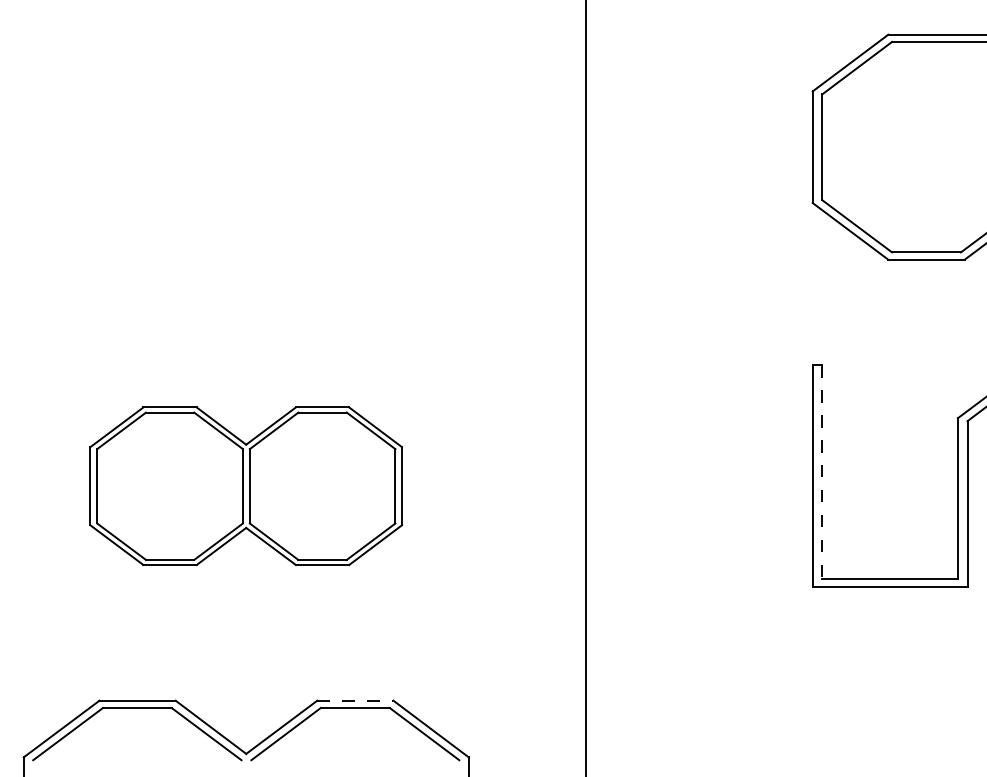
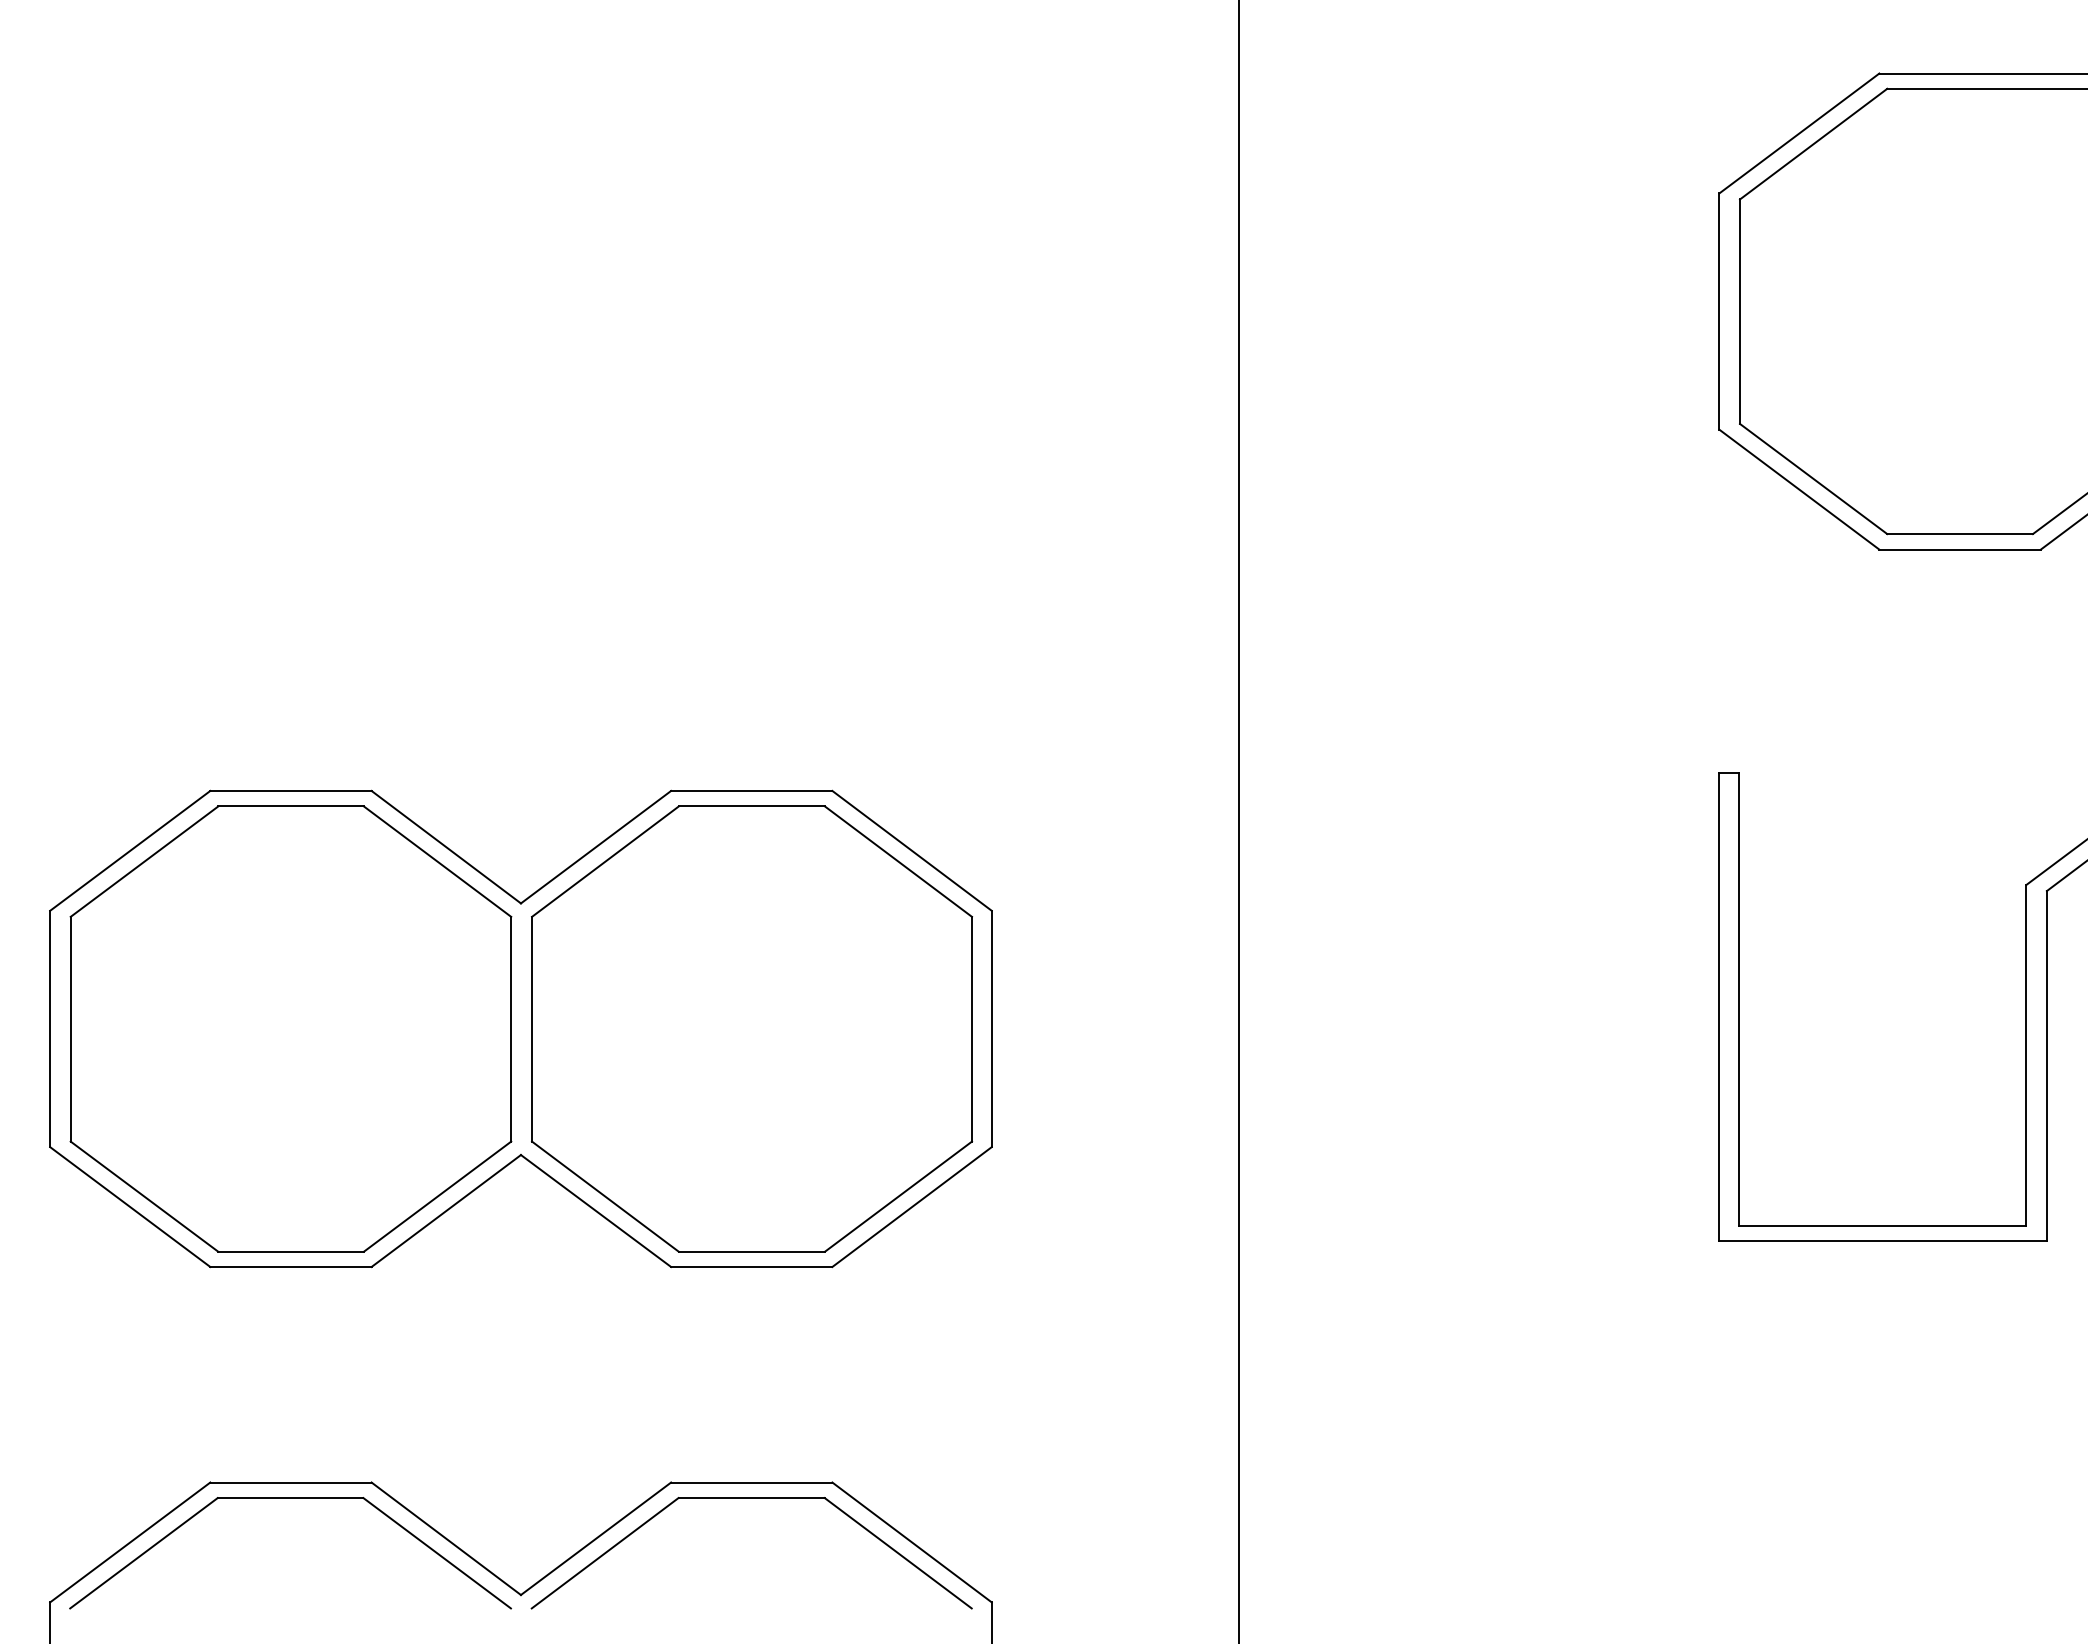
line: (822, 472) -> (1740, 999), dashed -> solid
part: (245, 485) -> (519, 1027), size x1.43
line: (355, 700) -> (752, 1482), dashed -> solid

